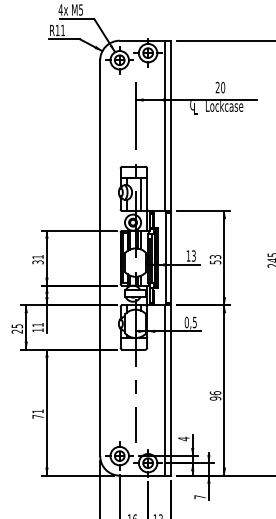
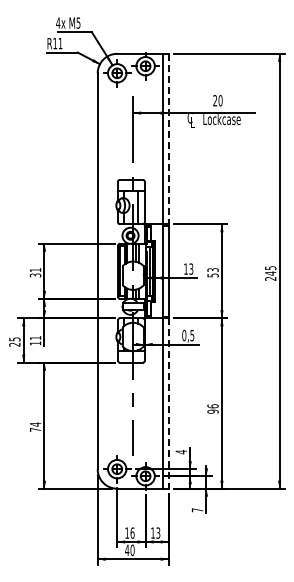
line: (171, 126) -> (168, 139), solid -> dashed
line: (171, 391) -> (168, 404), solid -> dashed
text: (38, 411) -> (35, 424), 71 -> 74

